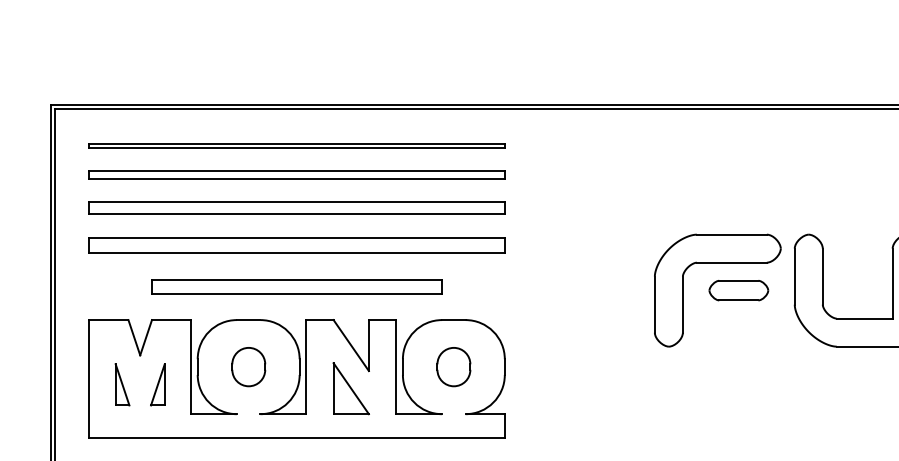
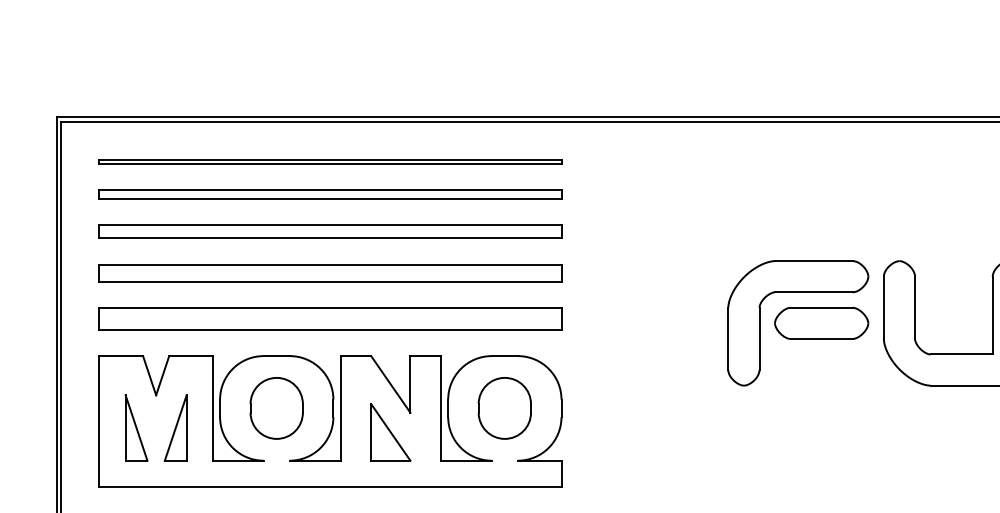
part: (296, 286) -> (329, 318), size x1.43
part: (738, 290) -> (821, 323), size x1.43
part: (248, 366) -> (276, 407), size x1.43
part: (453, 366) -> (504, 407), size x1.43
part: (122, 384) -> (136, 427), size x1.43
part: (157, 384) -> (175, 427), size x1.43

